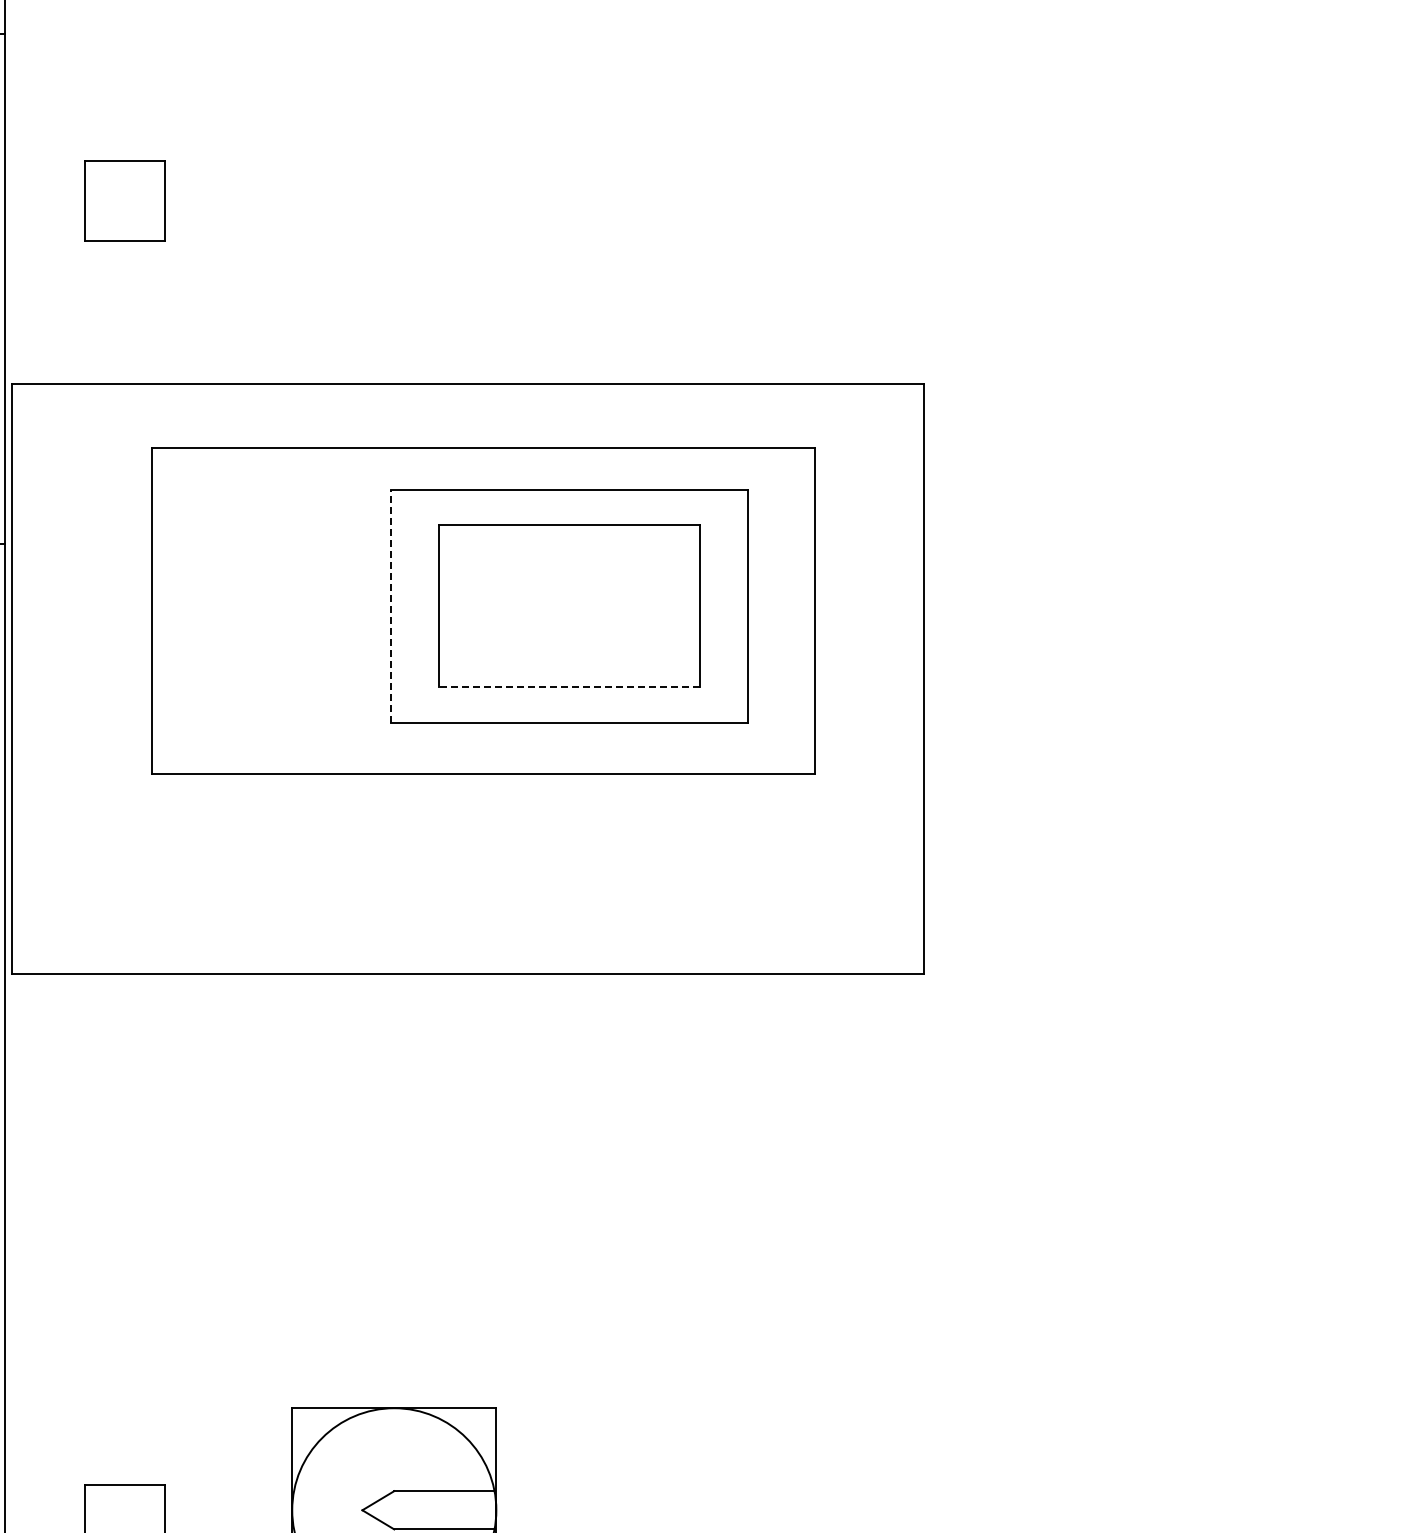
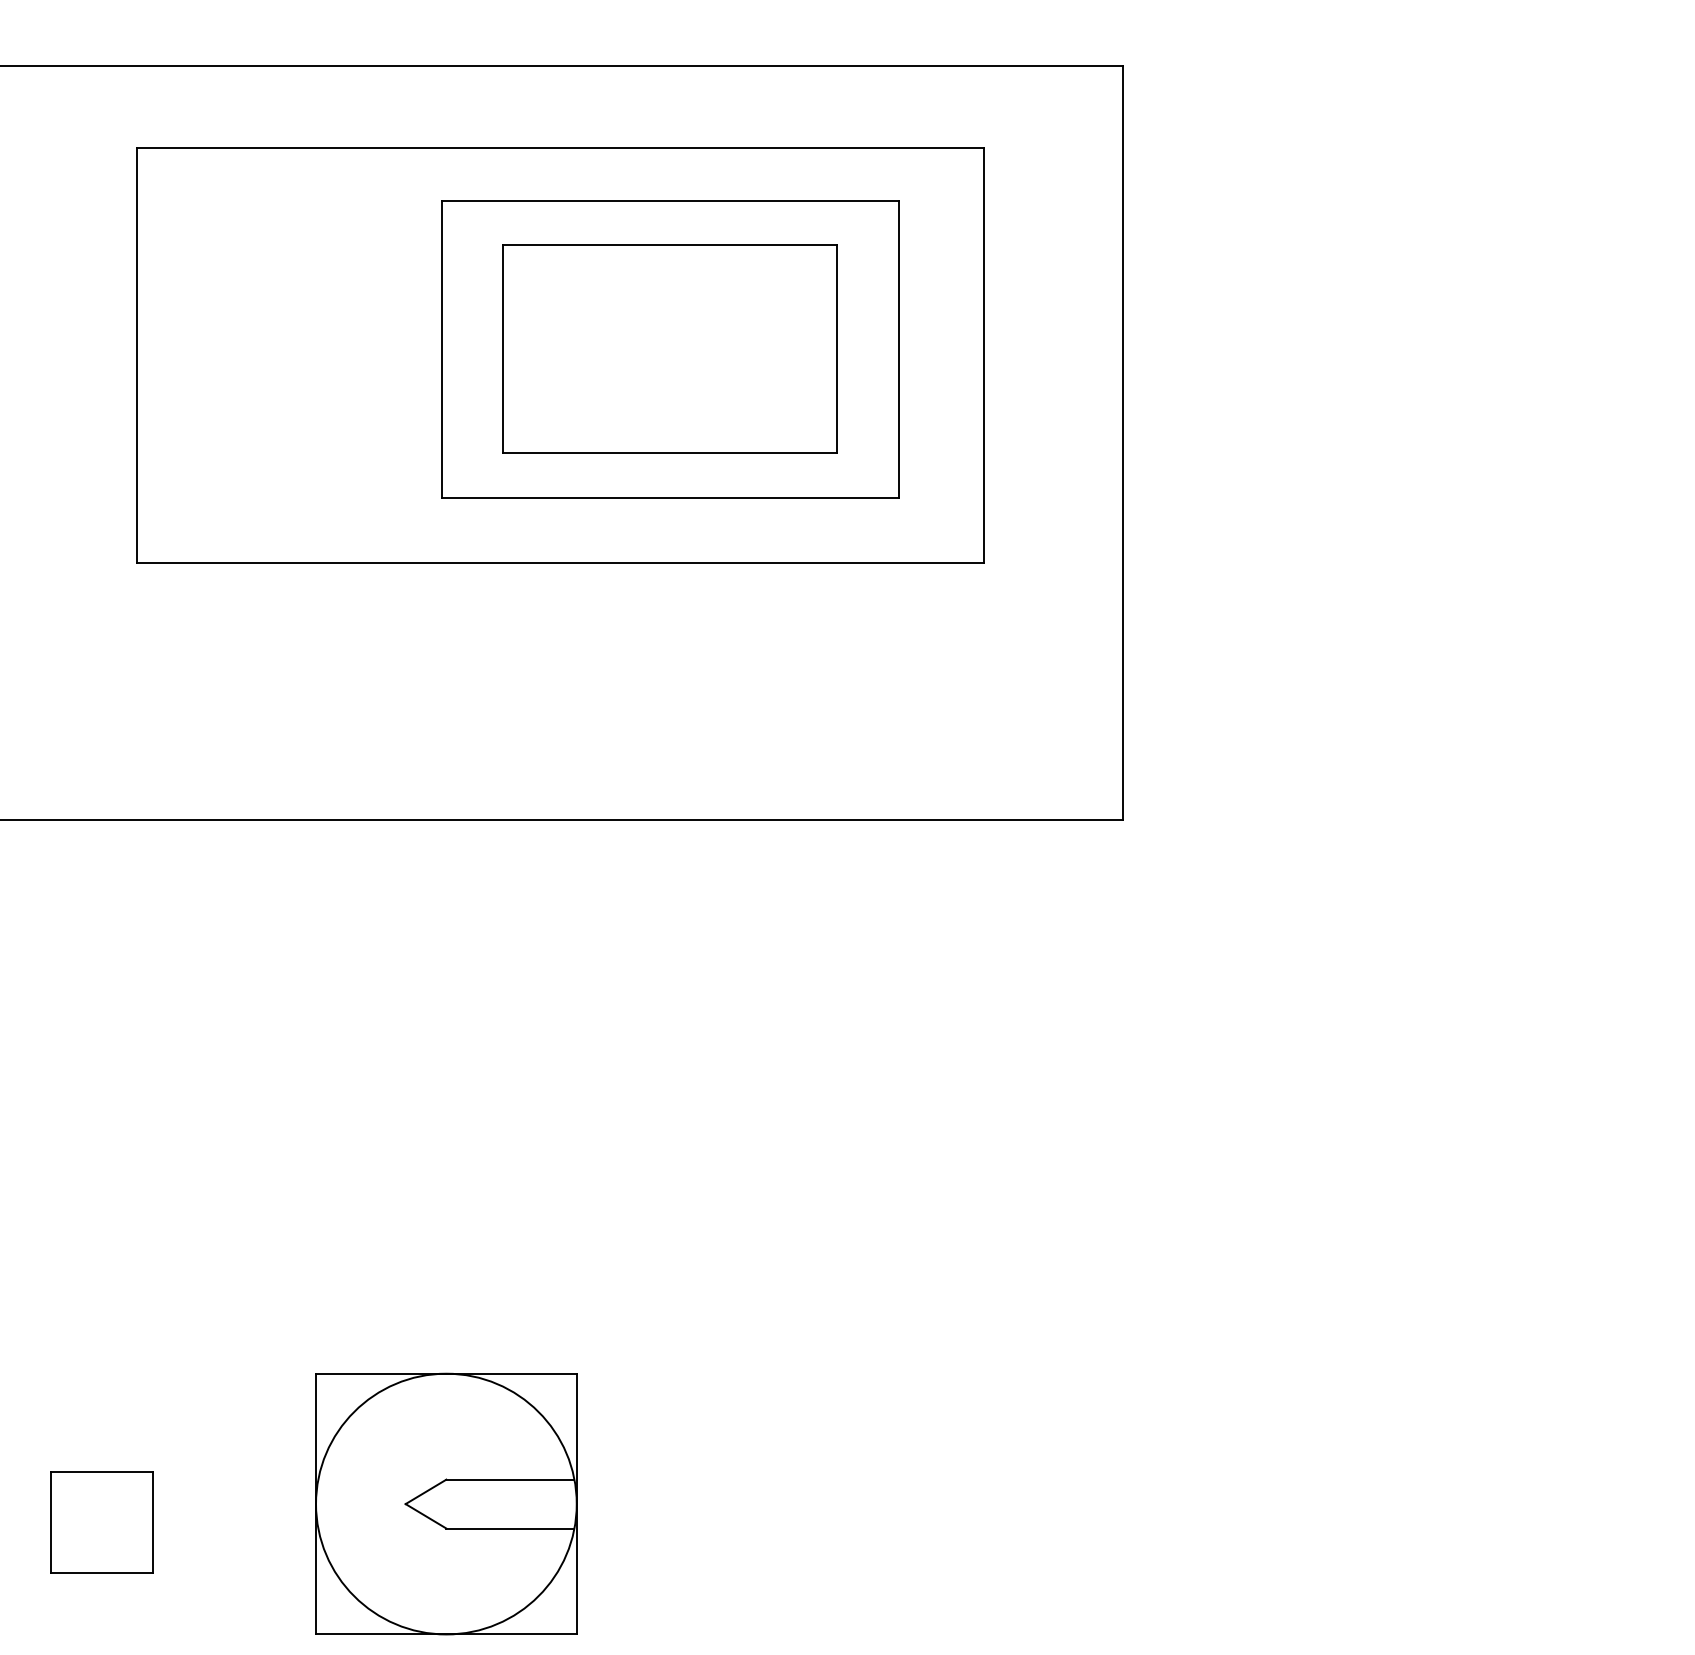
line: (391, 605) -> (442, 348), dashed -> solid
line: (569, 687) -> (670, 453), dashed -> solid

